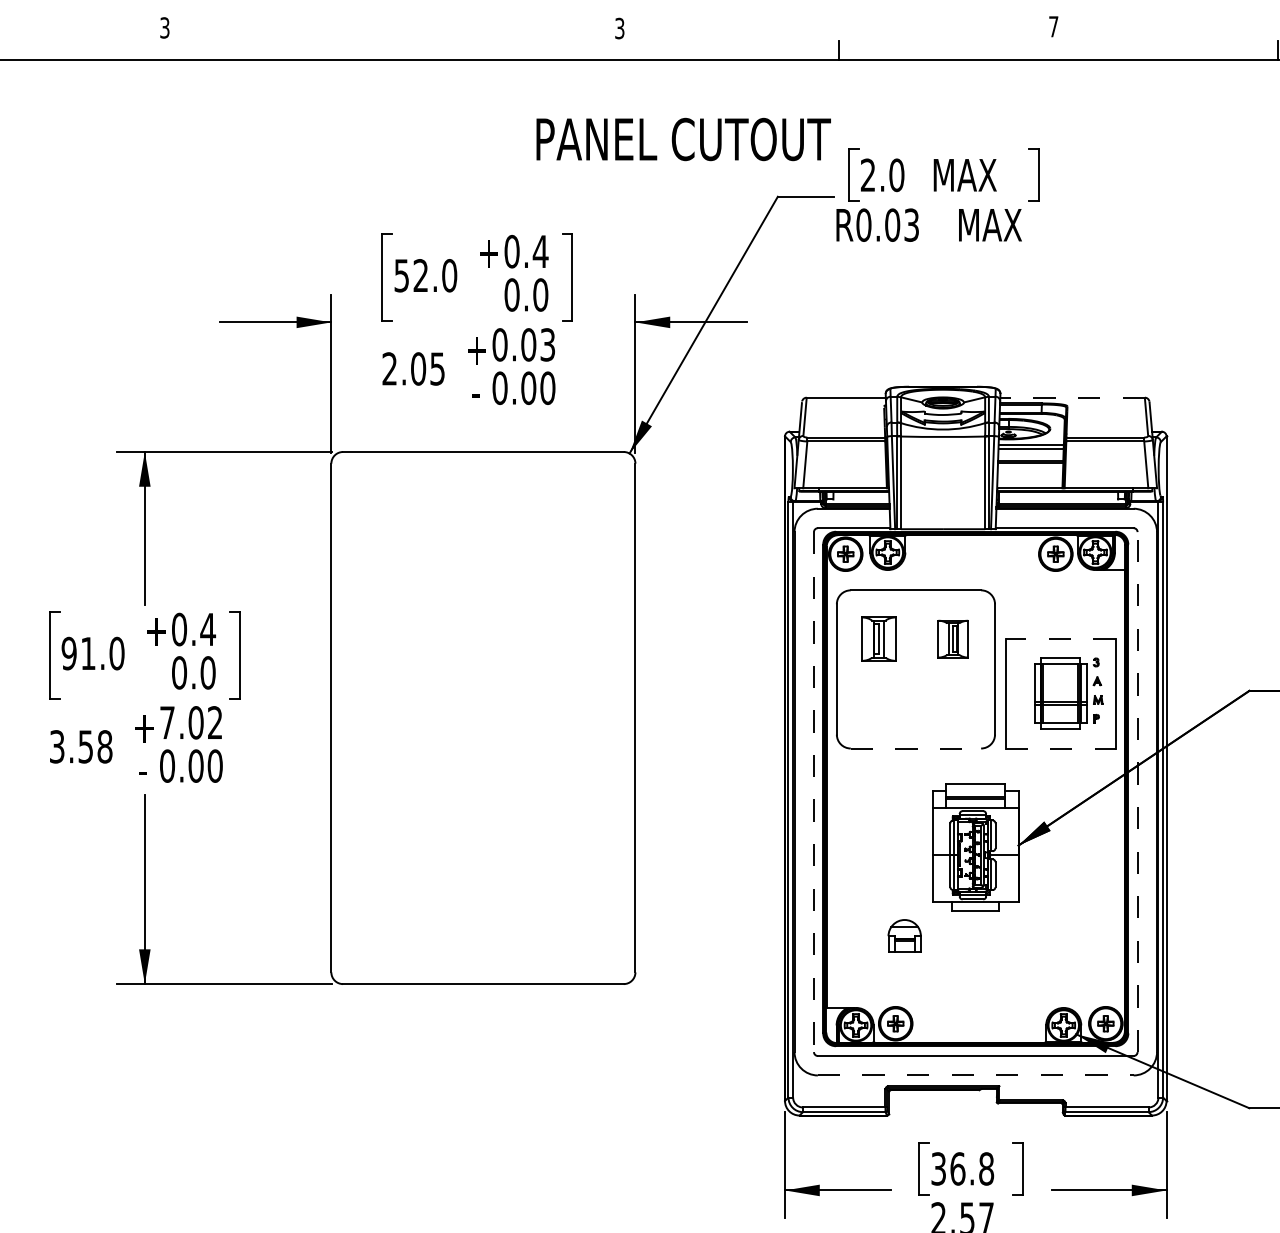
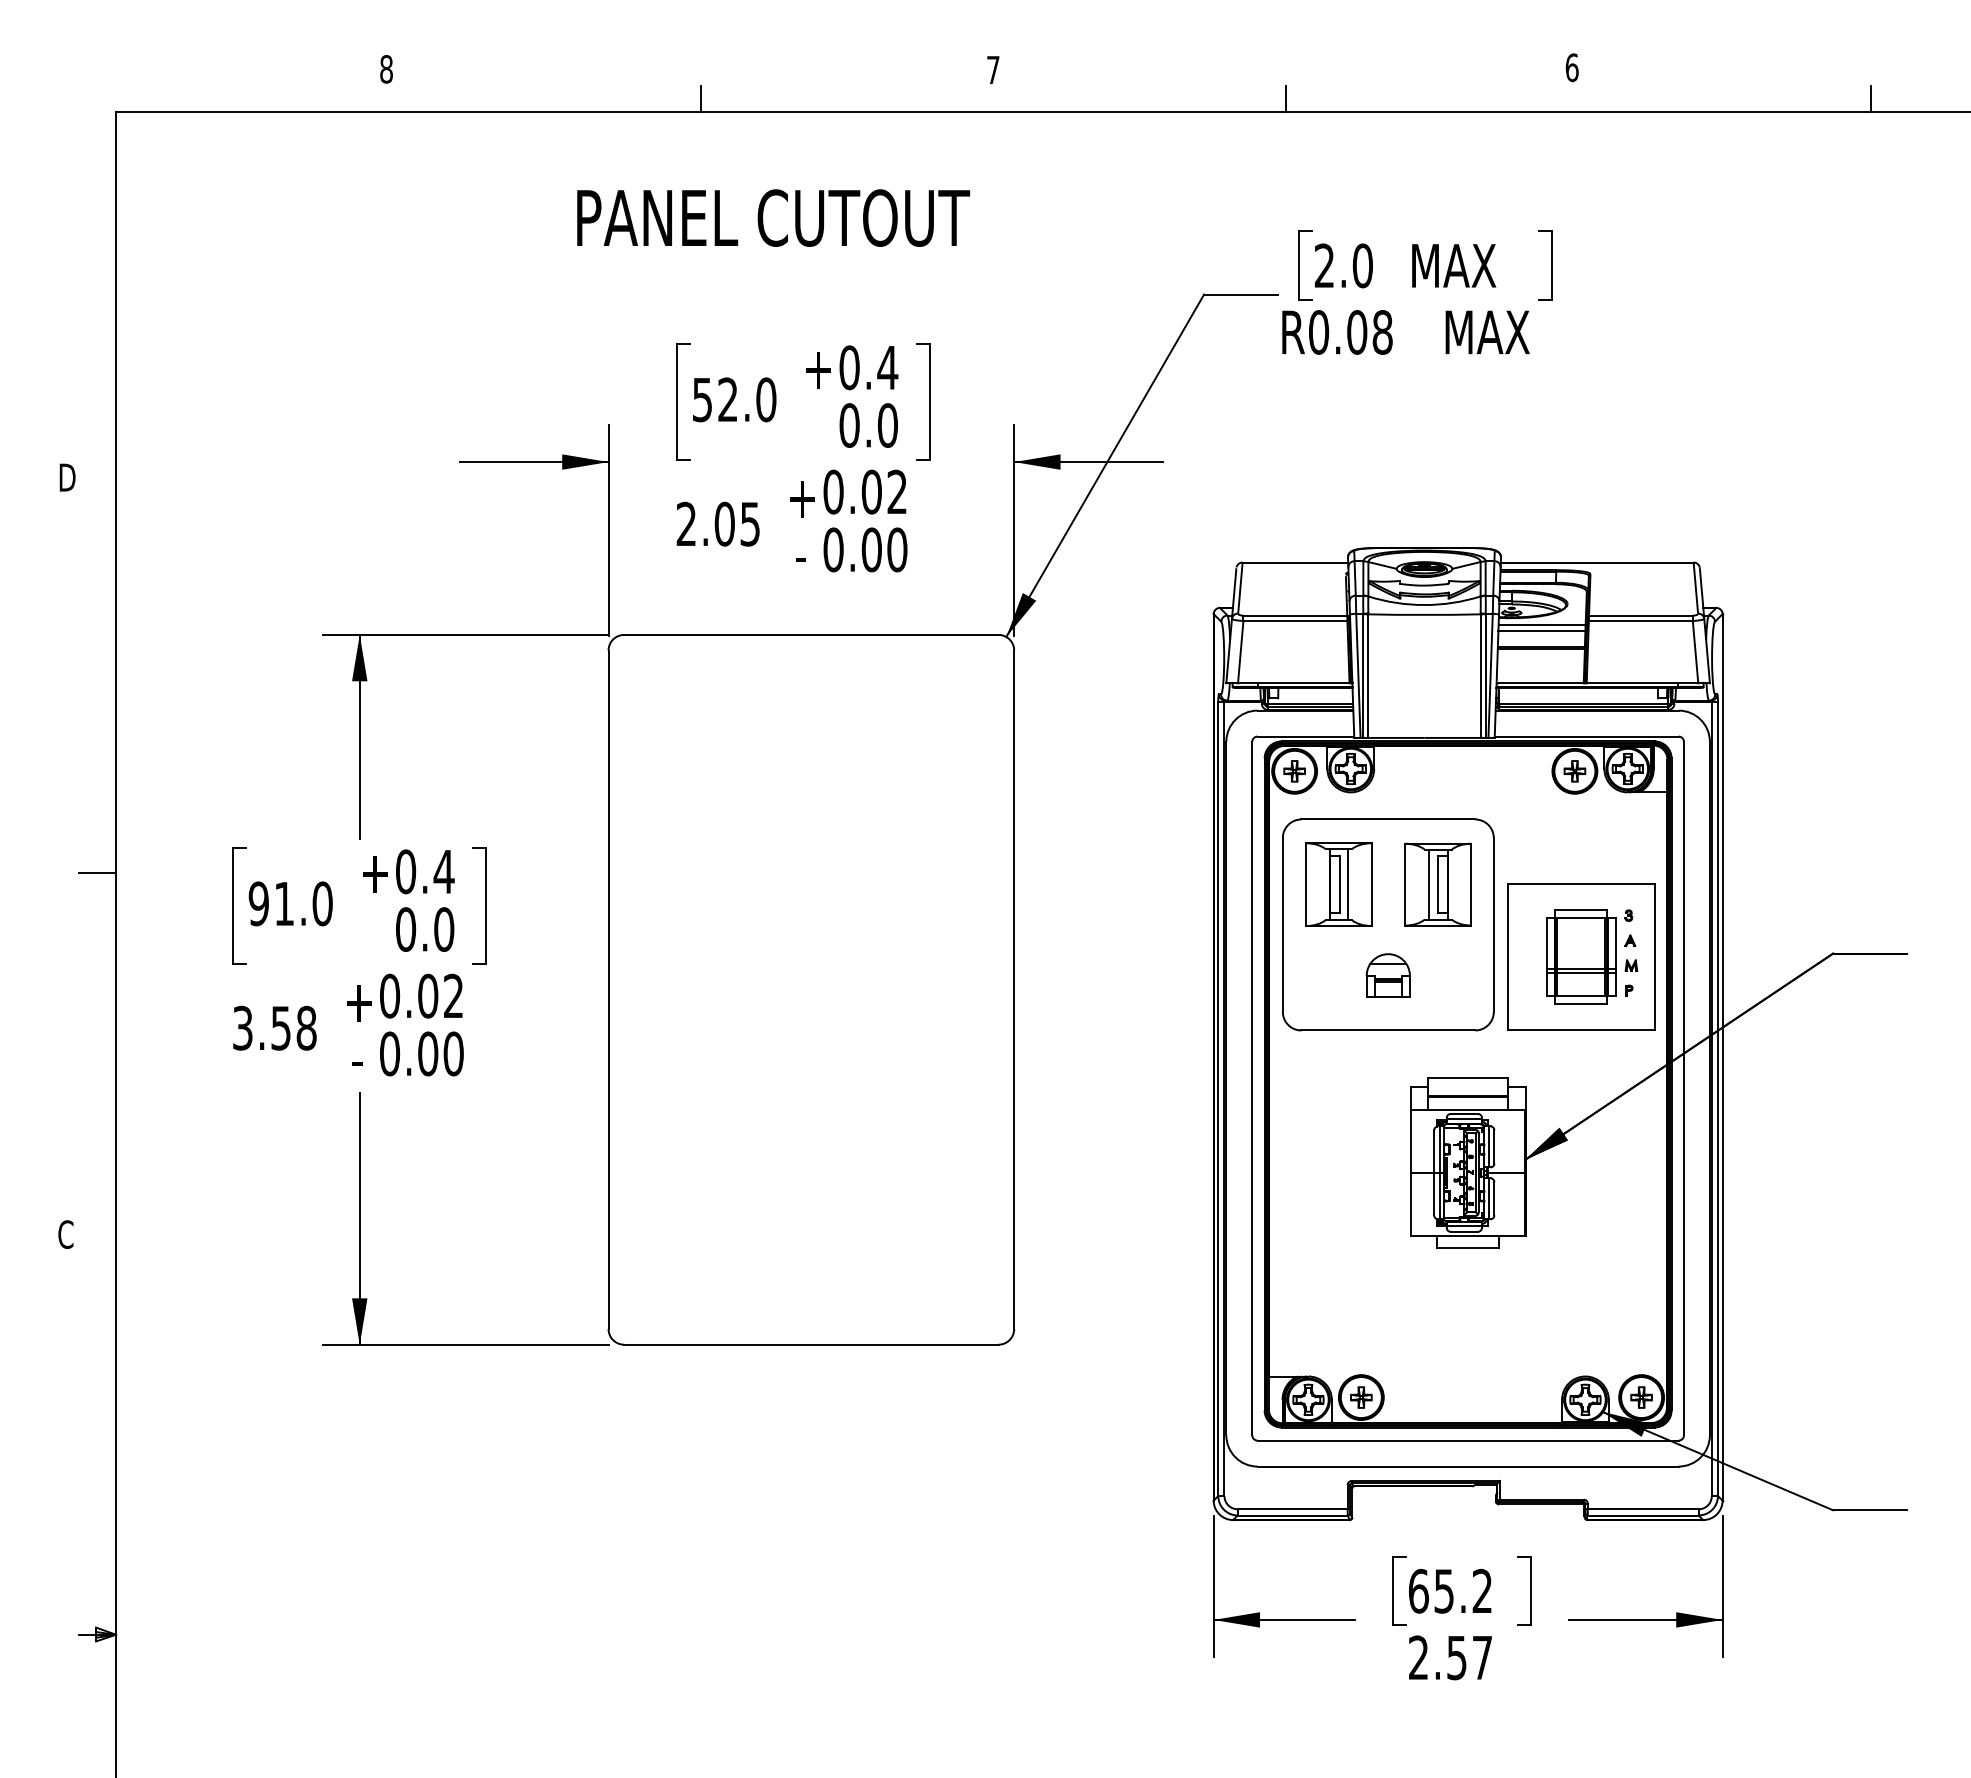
text: (1053, 26) -> (1571, 67), 7 -> 6
text: (164, 28) -> (386, 69), 3 -> 8
text: (619, 28) -> (993, 69), 3 -> 7
line: (401, 49) -> (701, 98), added
text: (683, 139) -> (773, 217), moved
text: (911, 225) -> (1382, 332), R0.03 -> R0.08
text: (547, 344) -> (896, 491), 0.03 -> 0.02
line: (1072, 397) -> (1596, 562), dashed -> solid
line: (1060, 638) -> (1580, 883), dashed -> solid
part: (878, 639) -> (1338, 884), size x1.43
part: (952, 639) -> (1437, 884), size x1.67
text: (167, 722) -> (390, 995), 7.02 -> 0.02
line: (916, 748) -> (1388, 1030), dashed -> solid
line: (1060, 748) -> (1581, 1030), dashed -> solid
line: (814, 792) -> (1252, 1088), dashed -> solid
line: (1137, 792) -> (1683, 1088), dashed -> solid
part: (904, 935) -> (1387, 975), moved
line: (976, 1075) -> (1468, 1466), dashed -> solid
text: (962, 1168) -> (1450, 1590), 36.8 -> 65.2

